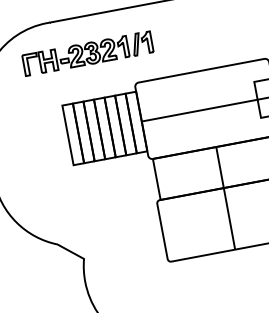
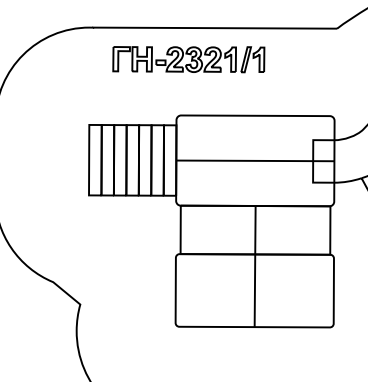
part: (87, 53) -> (188, 59), moved

